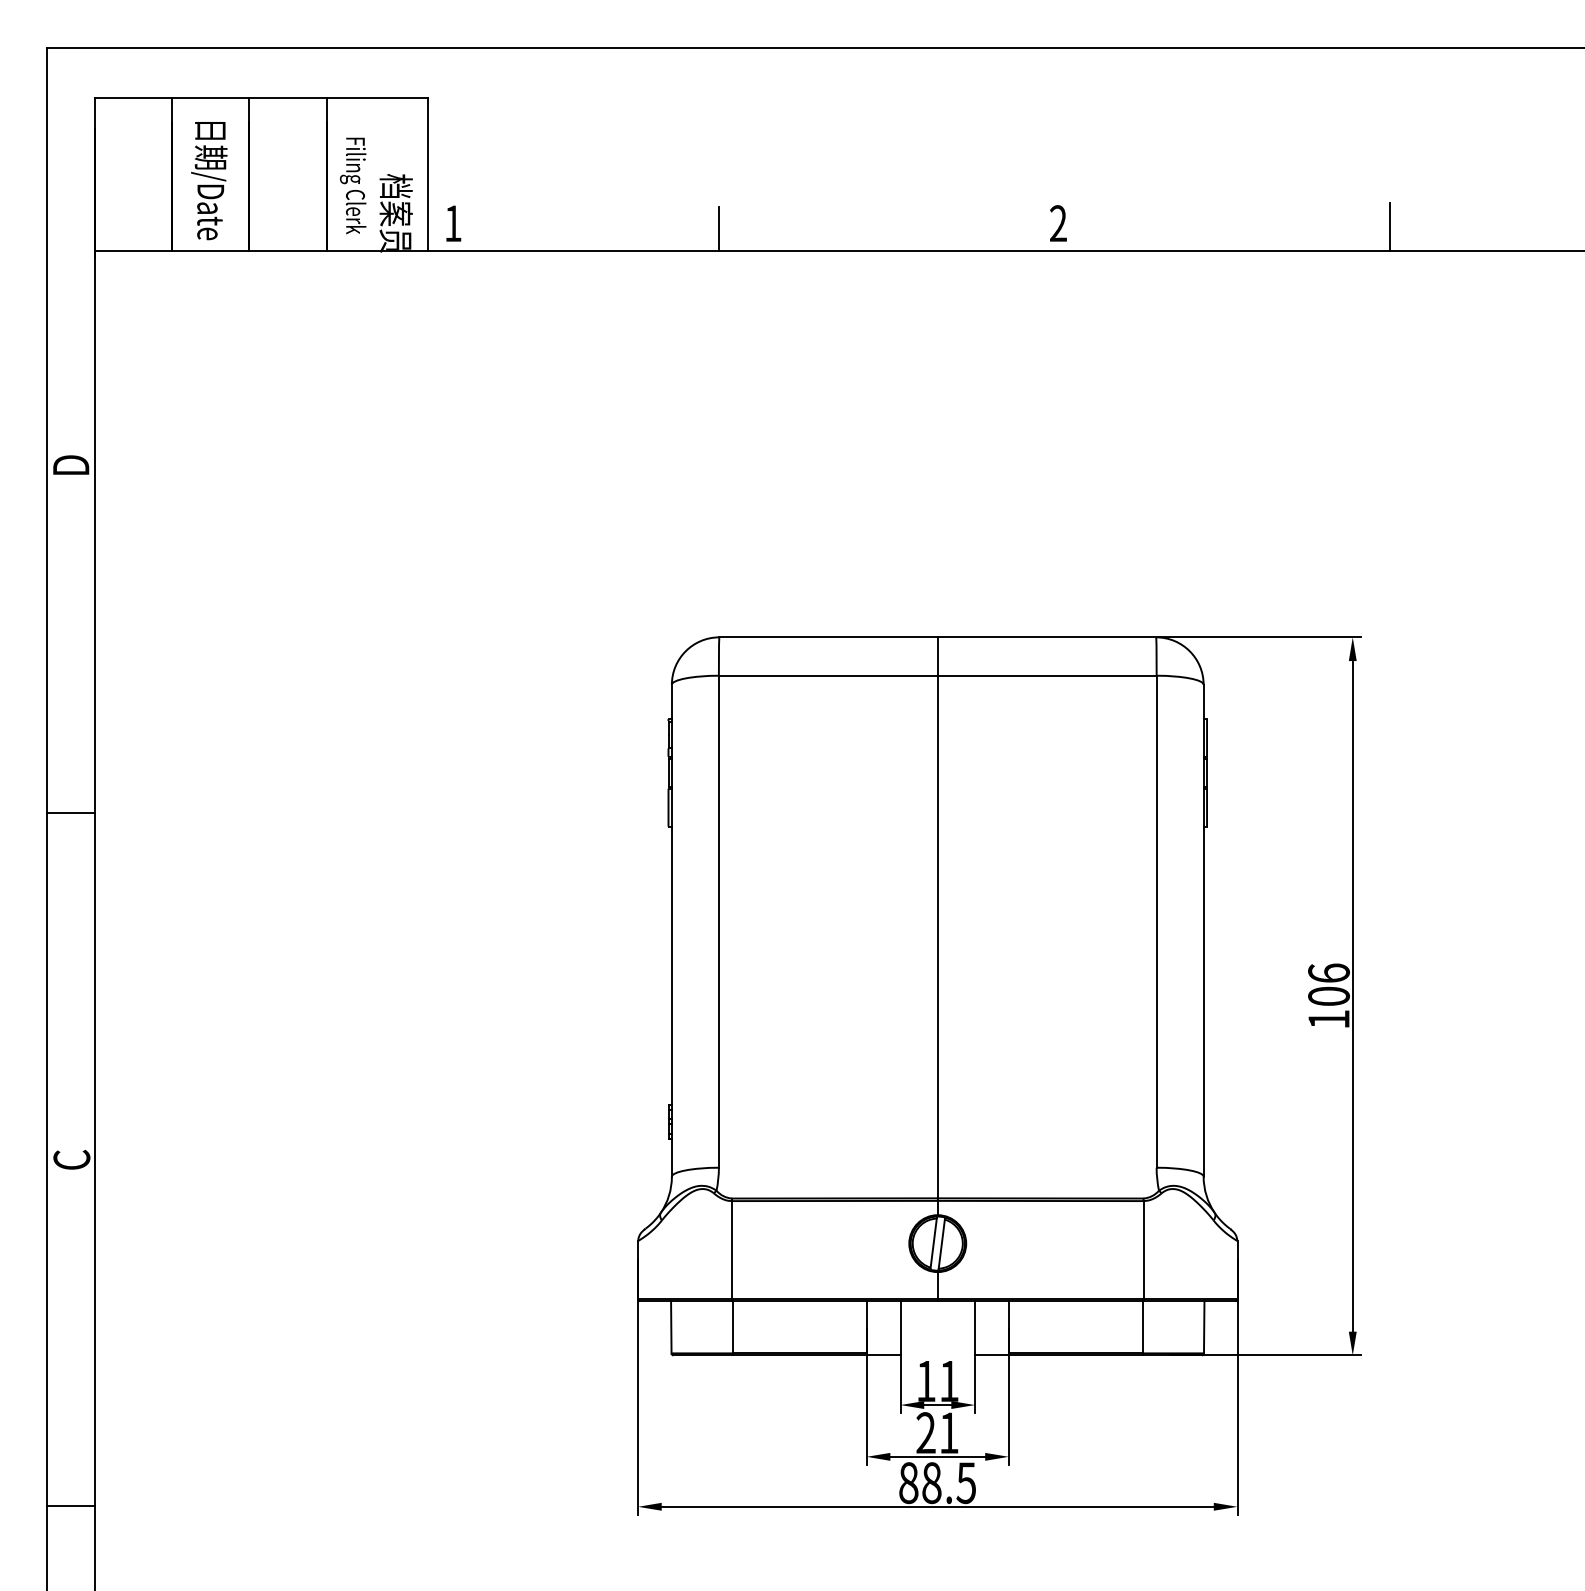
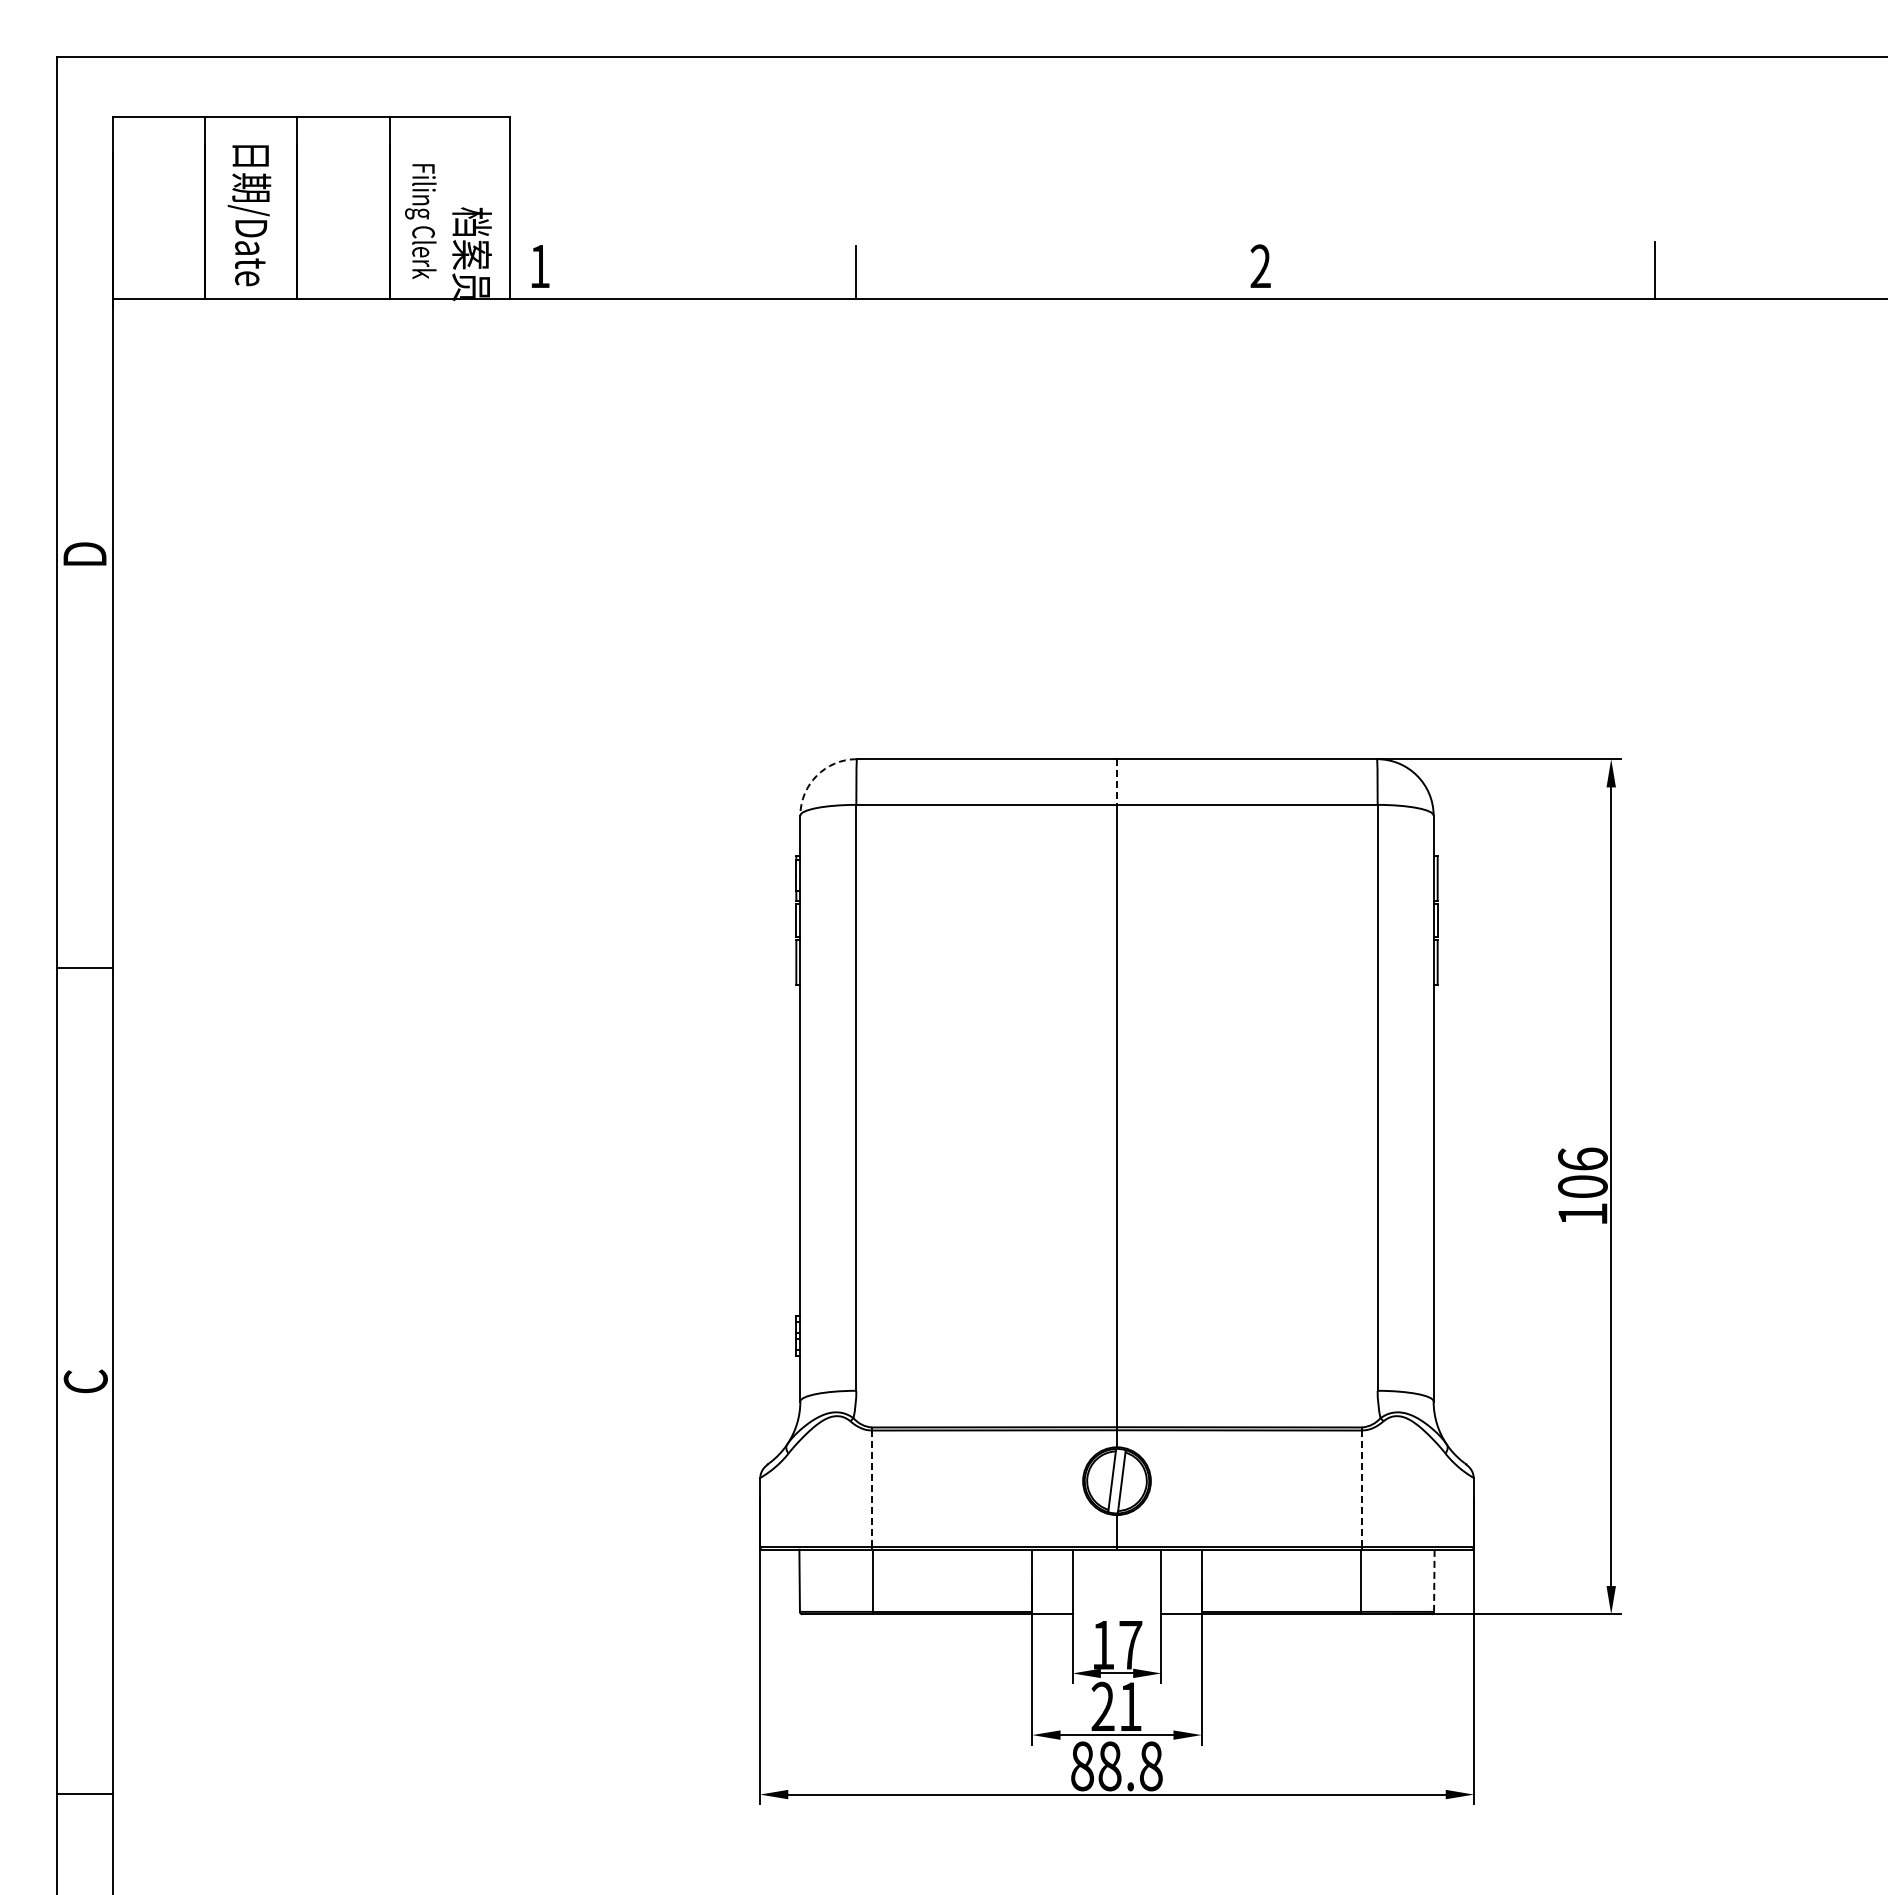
arc: (685, 651) -> (816, 775), solid -> dashed
line: (938, 656) -> (1117, 782), solid -> dashed
line: (732, 1249) -> (872, 1488), solid -> dashed
line: (1143, 1249) -> (1362, 1488), solid -> dashed
line: (1204, 1327) -> (1434, 1580), solid -> dashed
text: (949, 1381) -> (1130, 1645), 11 -> 17
text: (965, 1483) -> (1150, 1766), 88.5 -> 88.8

